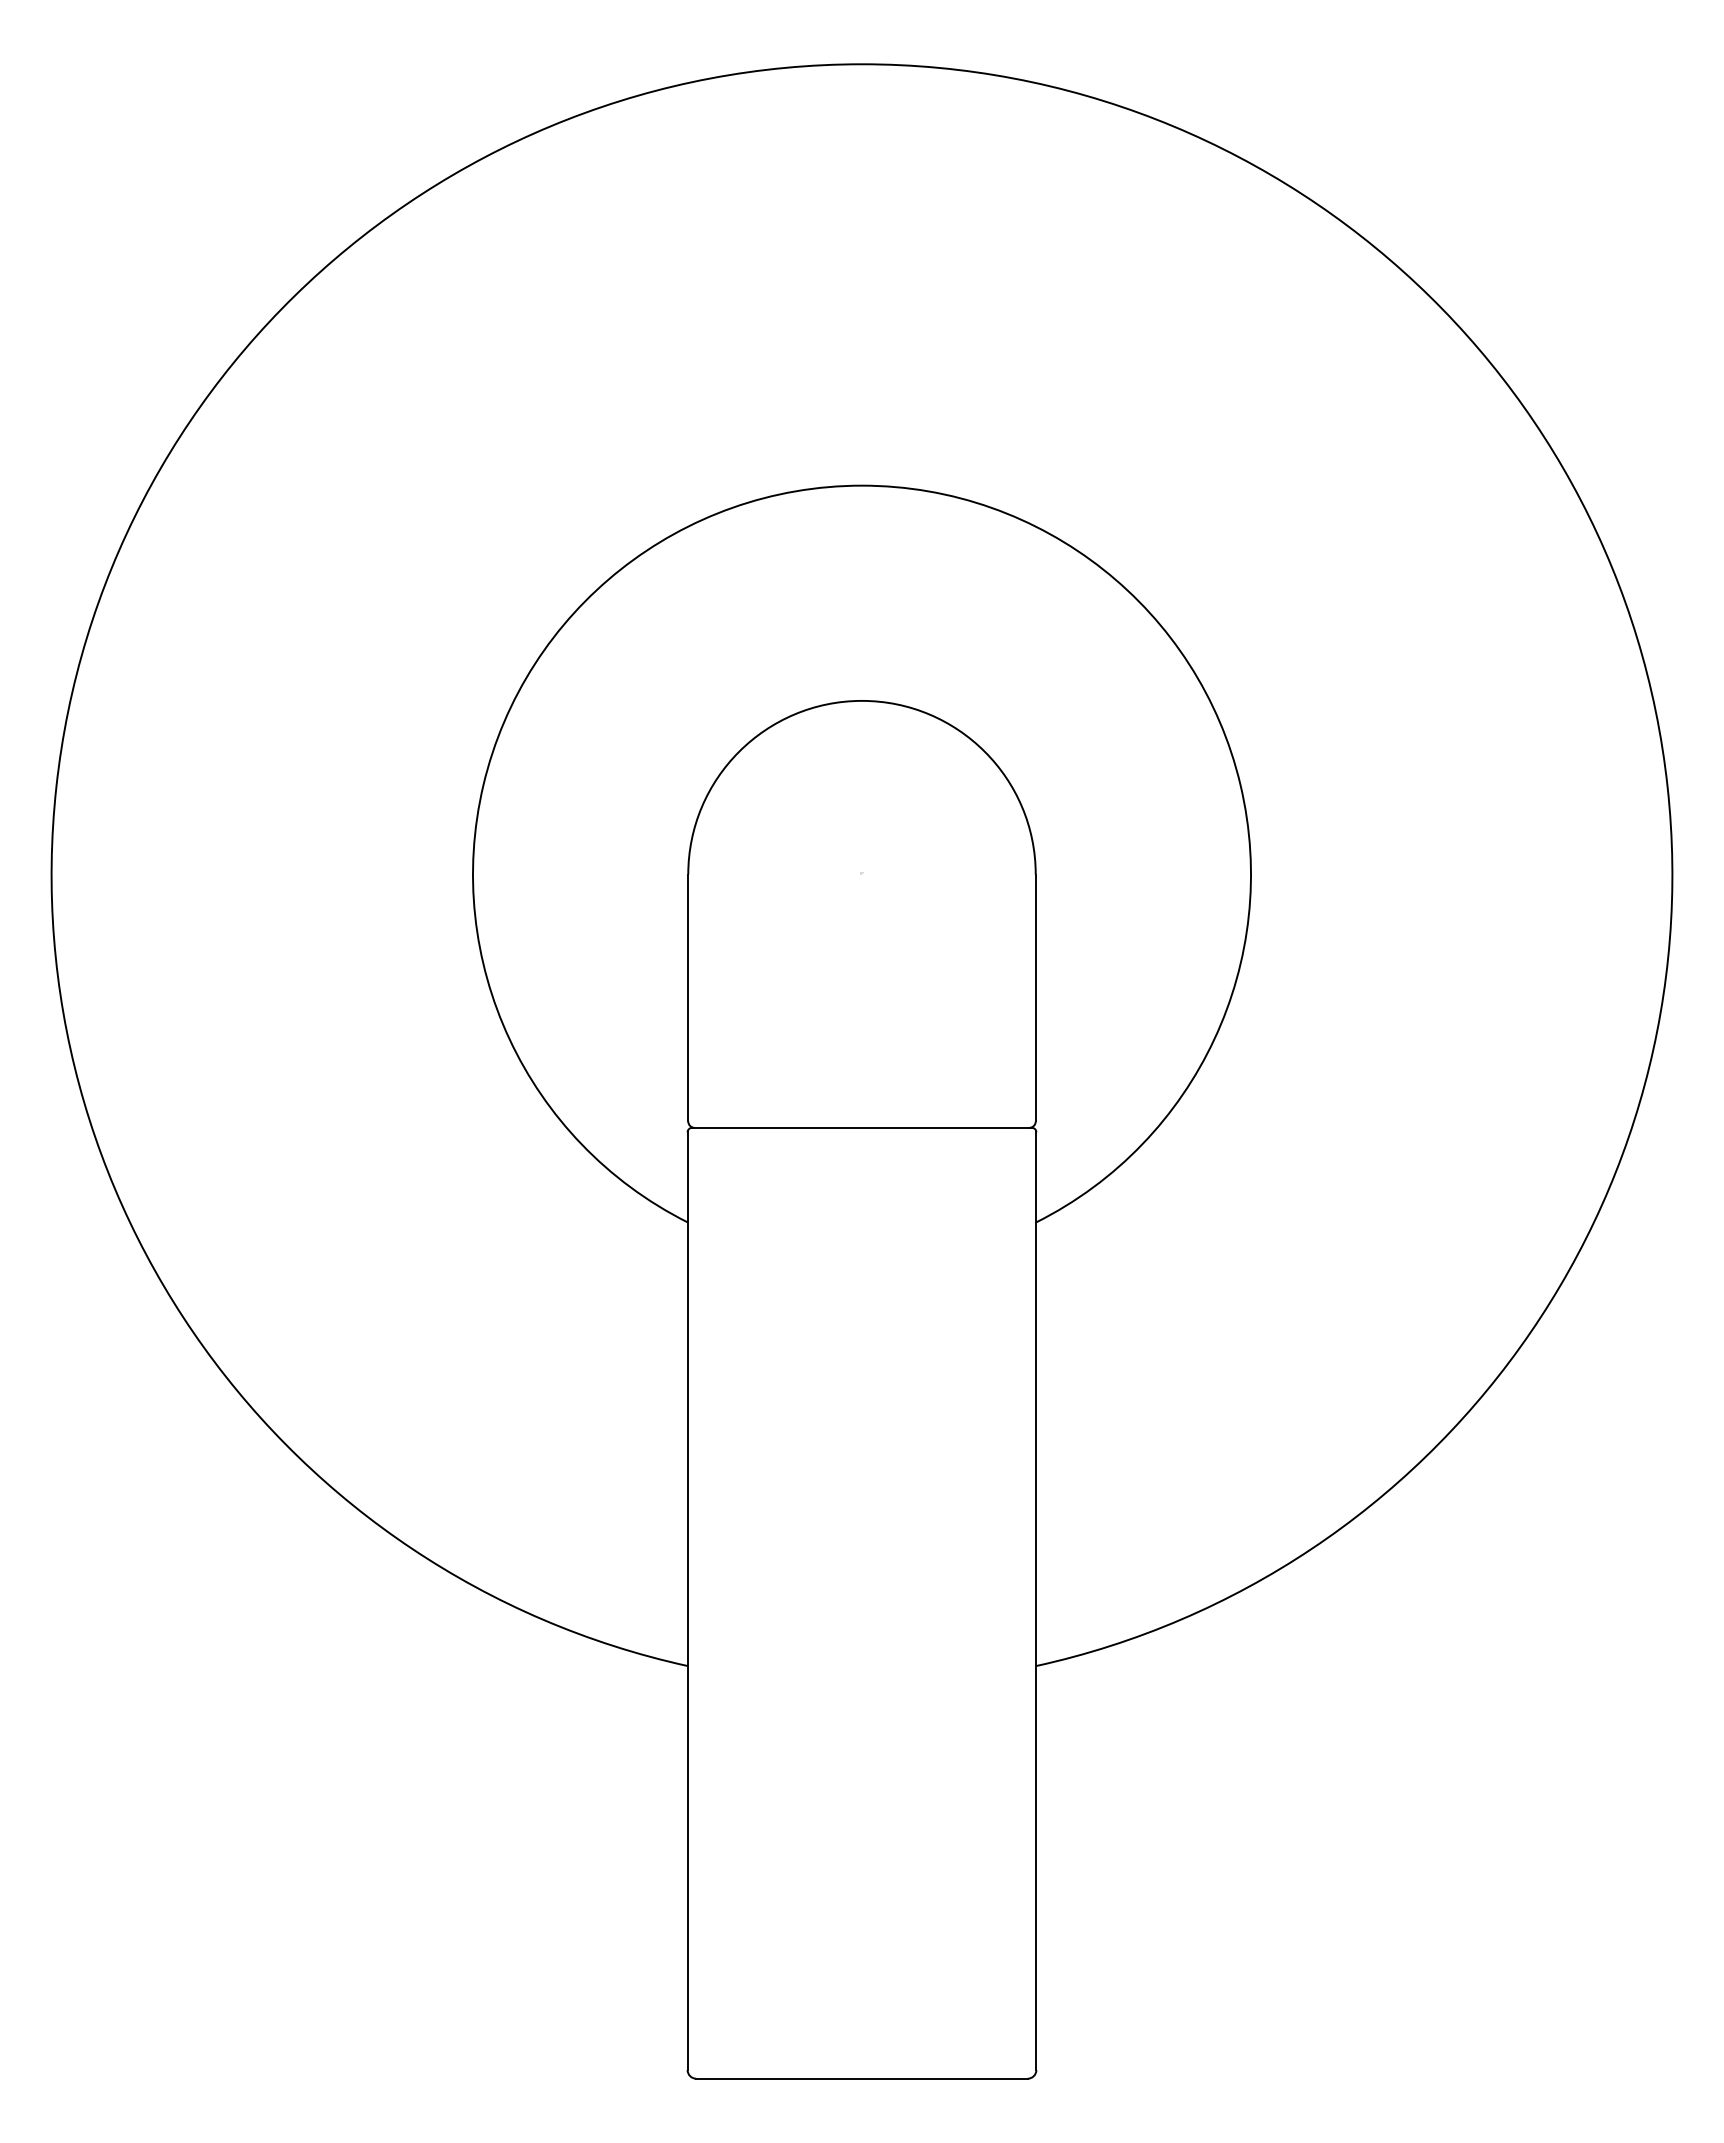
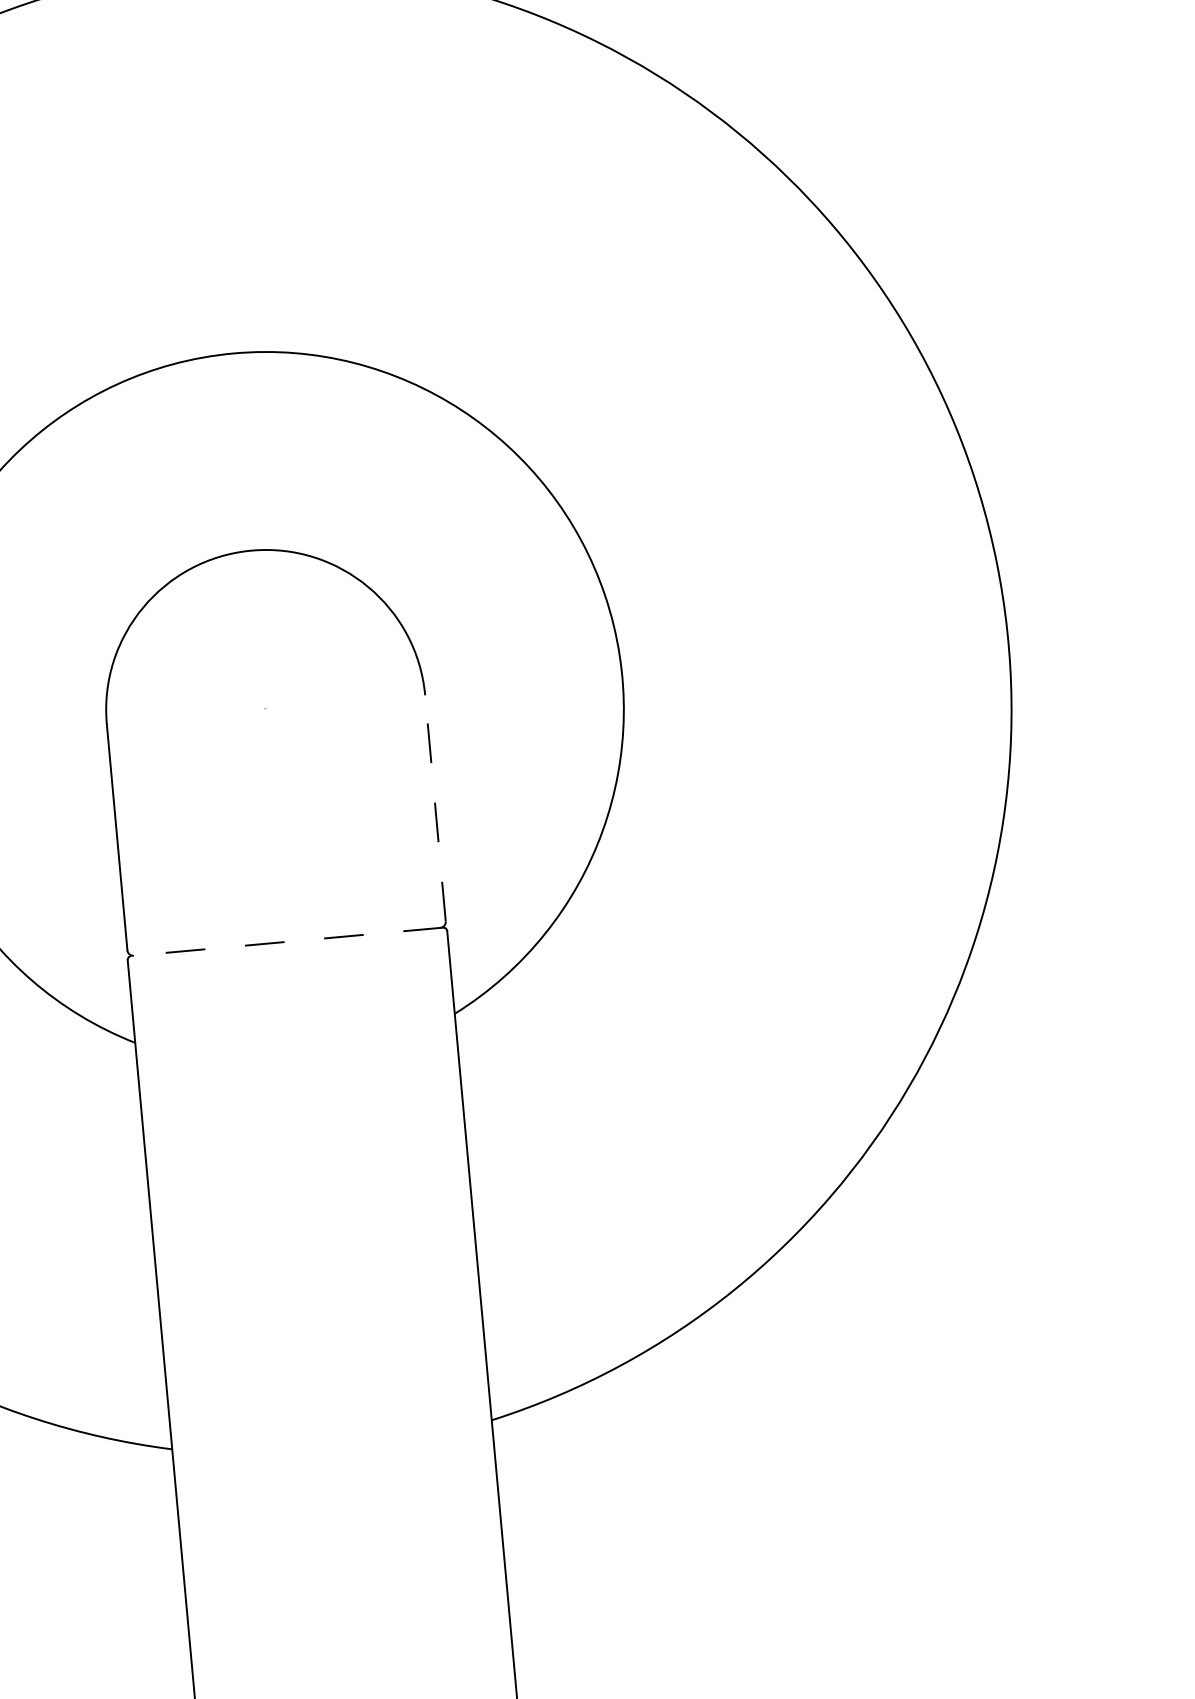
line: (1035, 997) -> (435, 807), solid -> dashed
line: (861, 1127) -> (286, 941), solid -> dashed

